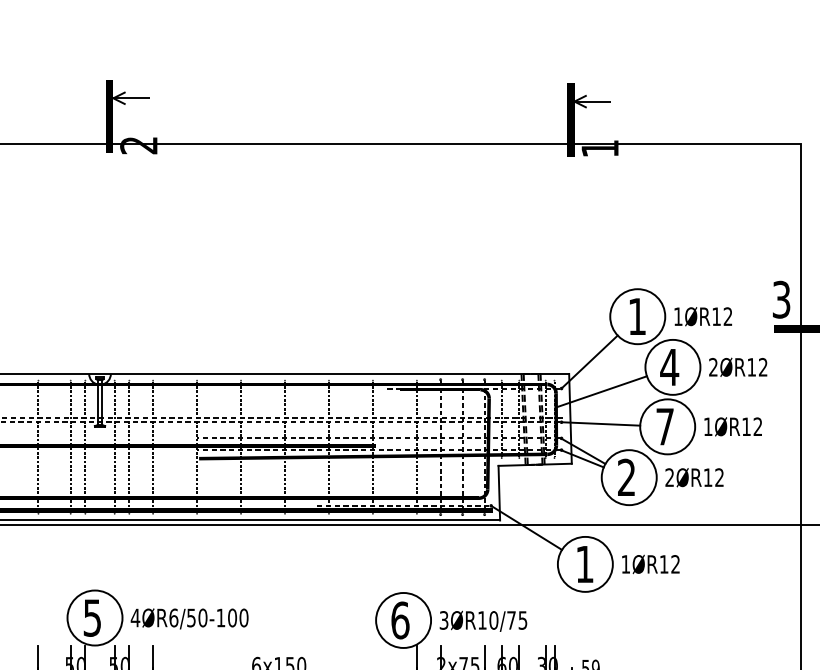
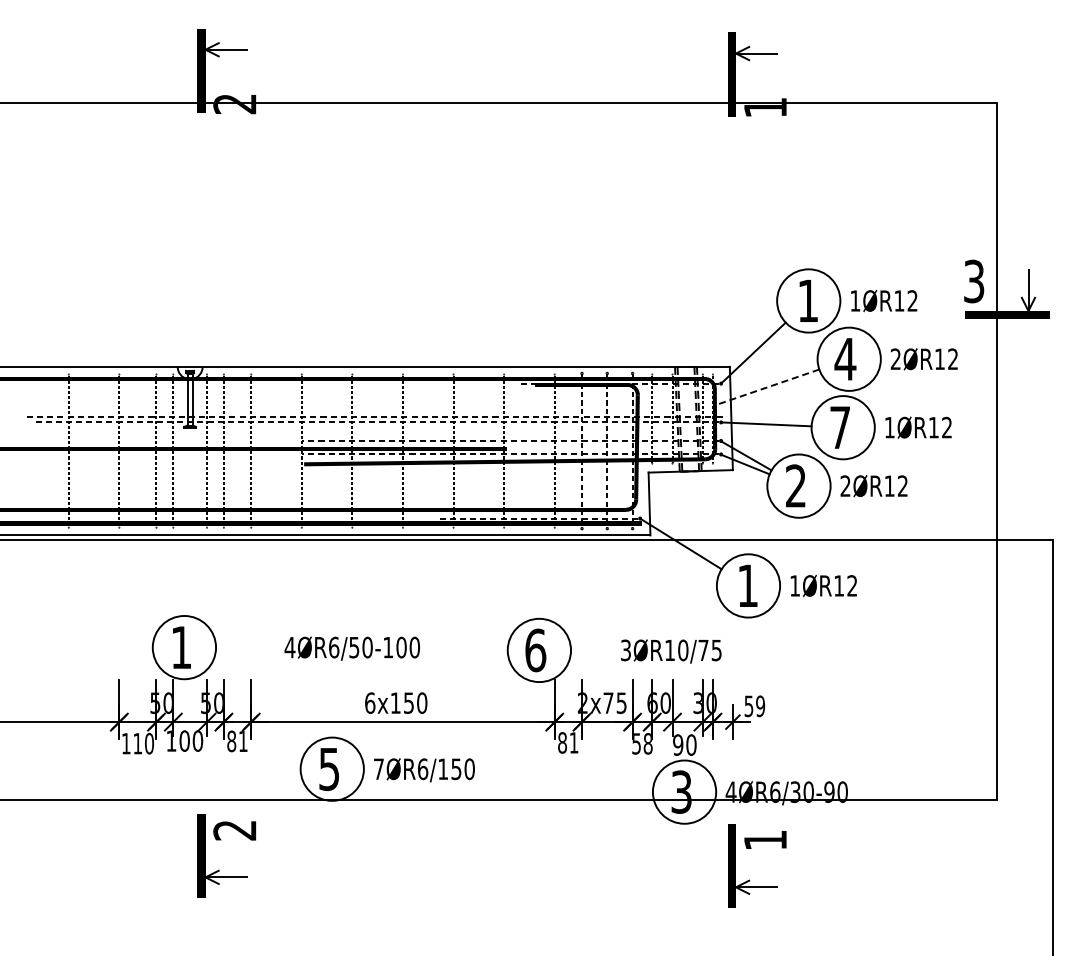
line: (601, 391) -> (766, 387), solid -> dashed
text: (92, 617) -> (181, 647), 5 -> 1
text: (188, 618) -> (351, 648), moved
text: (483, 621) -> (671, 651), moved

